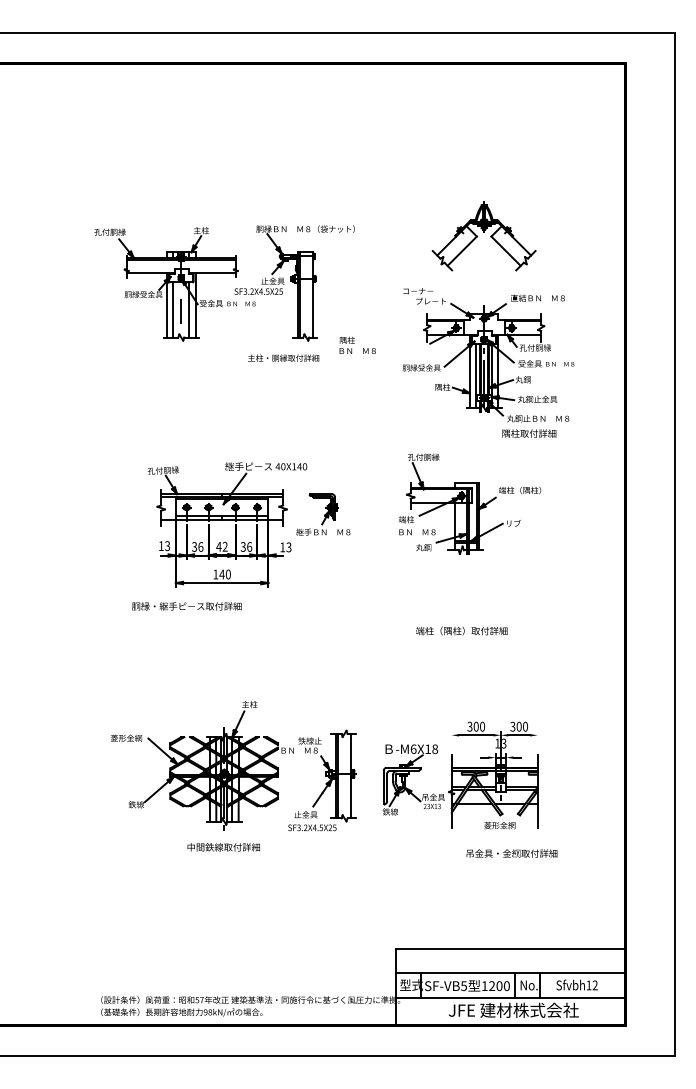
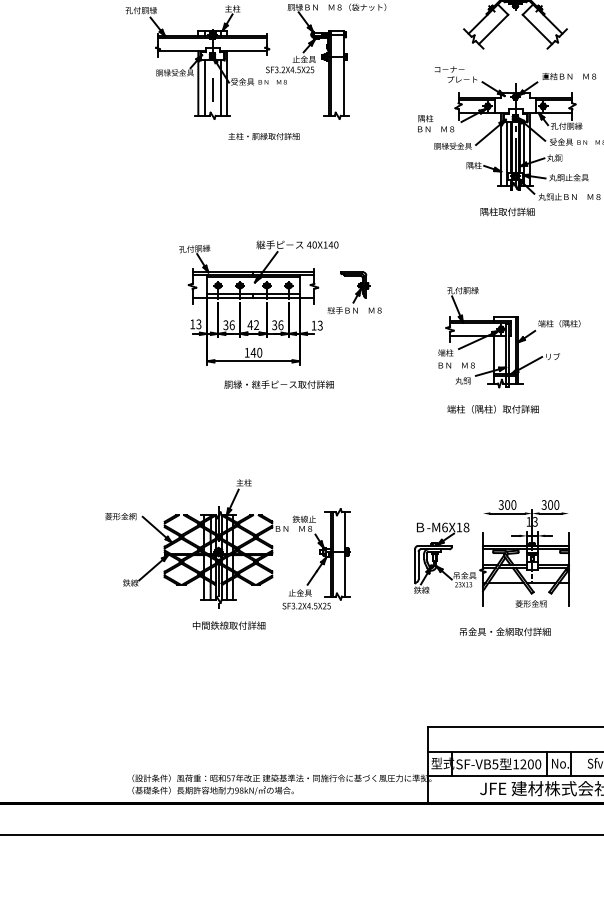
text: (357, 344) -> (435, 122), moved
text: (283, 357) -> (263, 135), moved
text: (529, 433) -> (507, 211), moved
part: (470, 503) -> (509, 336), moved
text: (186, 606) -> (278, 384), moved
part: (233, 766) -> (227, 544), moved
text: (223, 847) -> (228, 625), moved
text: (511, 853) -> (504, 631), moved

